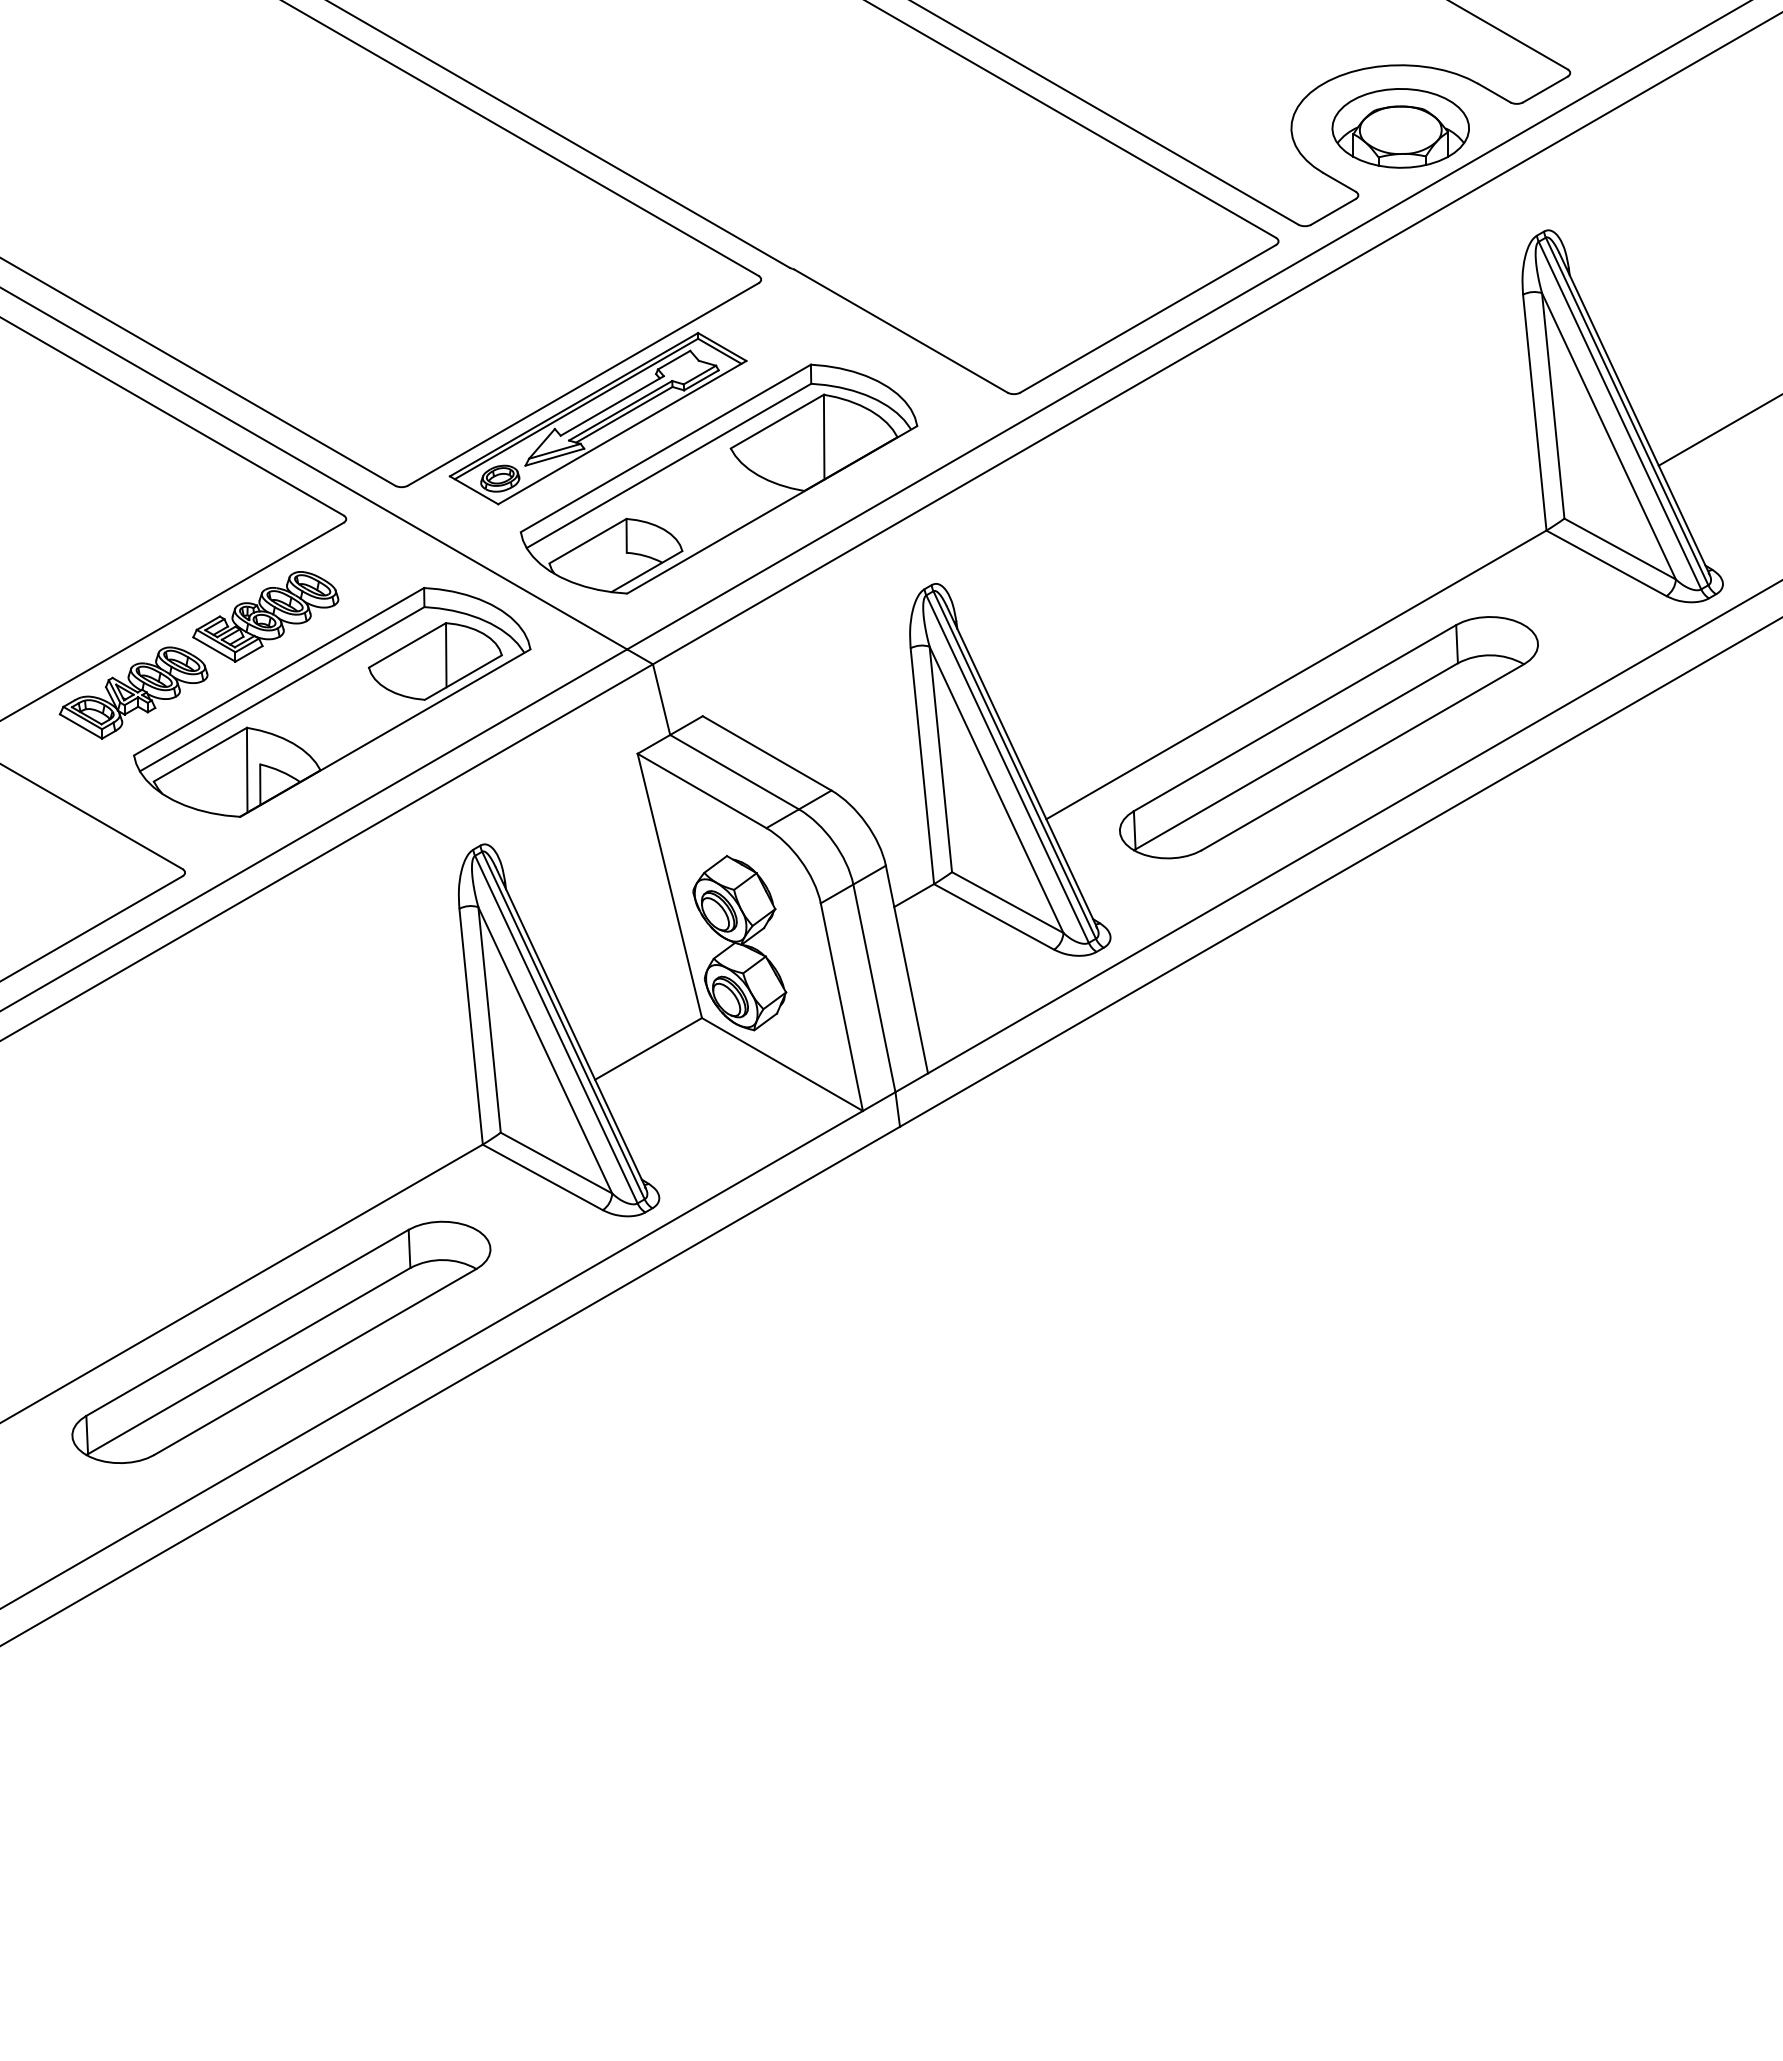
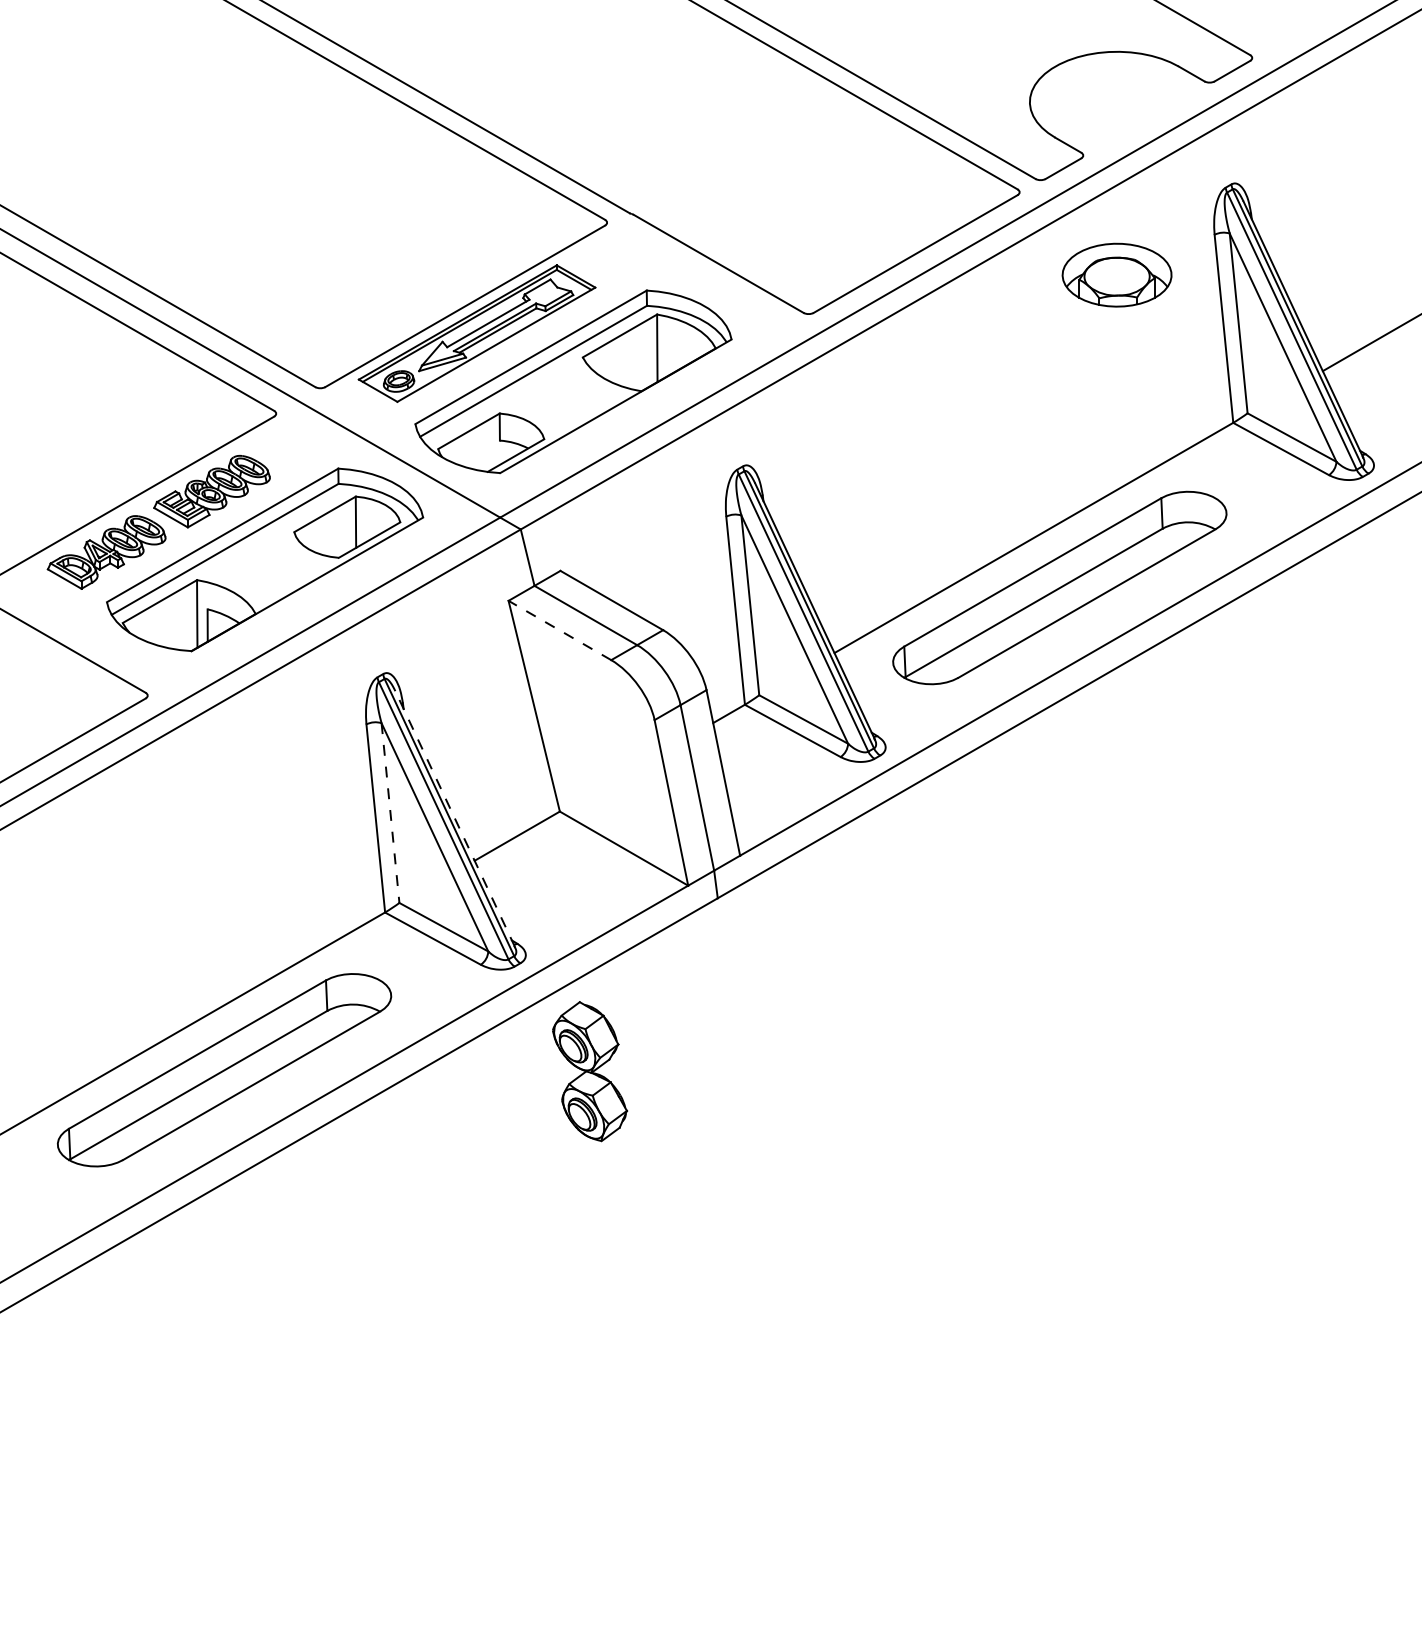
part: (1400, 128) -> (1116, 275), moved
line: (701, 790) -> (559, 630), solid -> dashed
part: (739, 943) -> (589, 1071), moved
line: (489, 1020) -> (390, 813), solid -> dashed
line: (570, 1027) -> (455, 819), solid -> dashed

